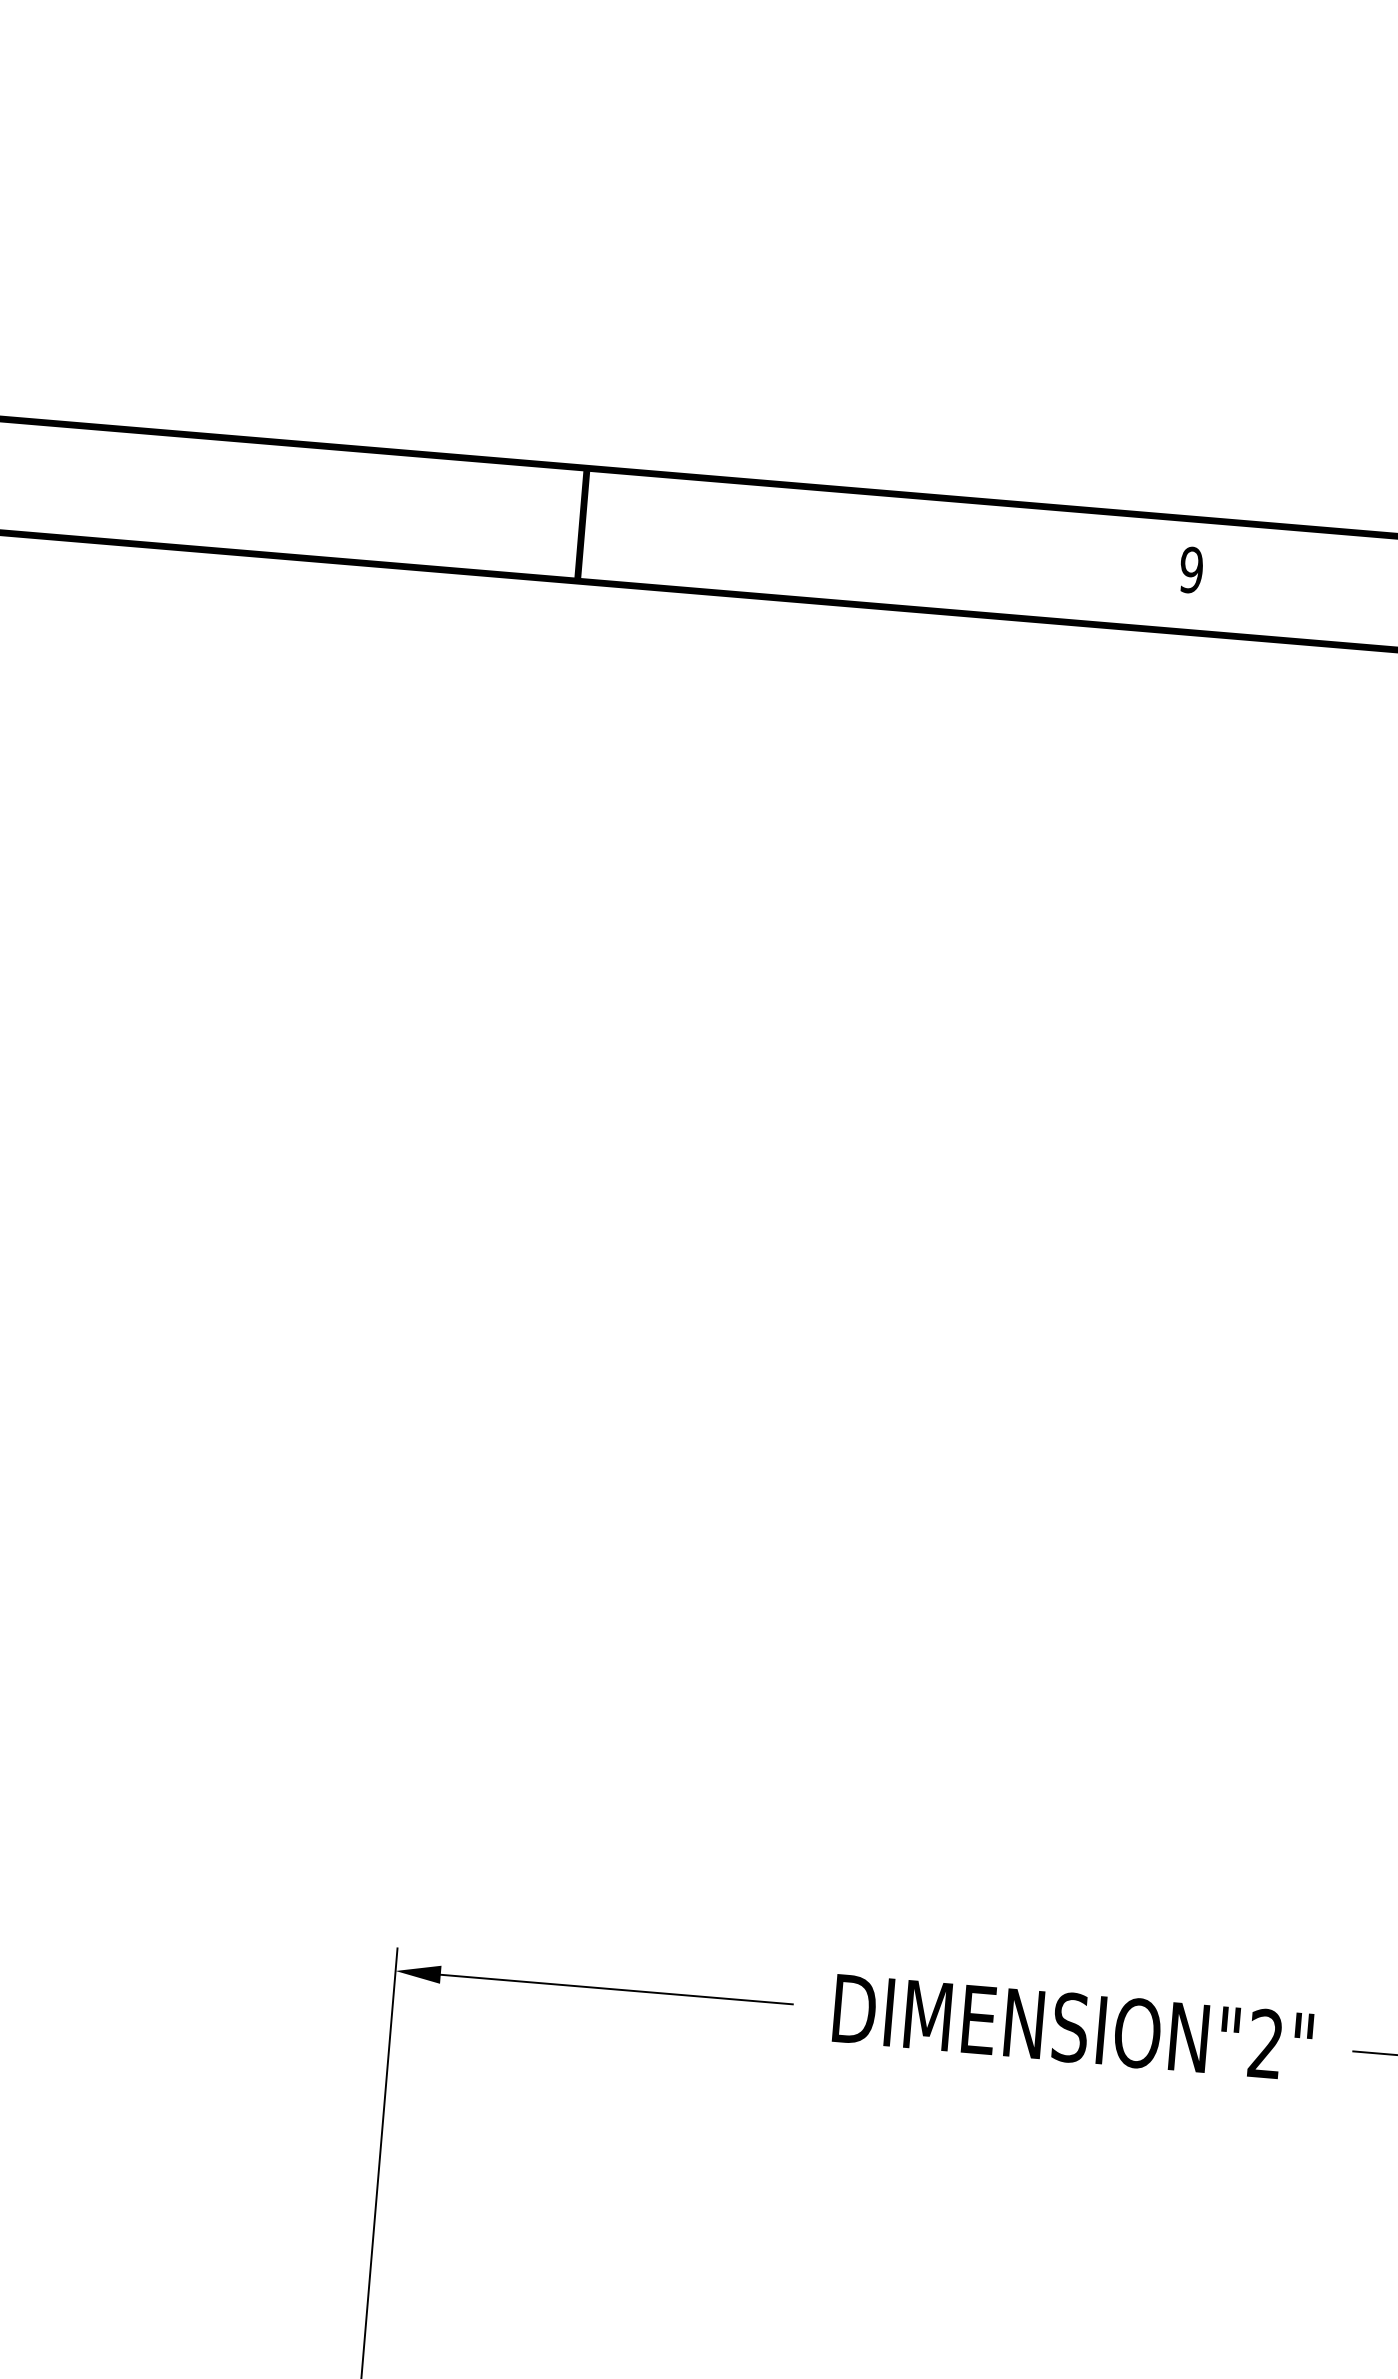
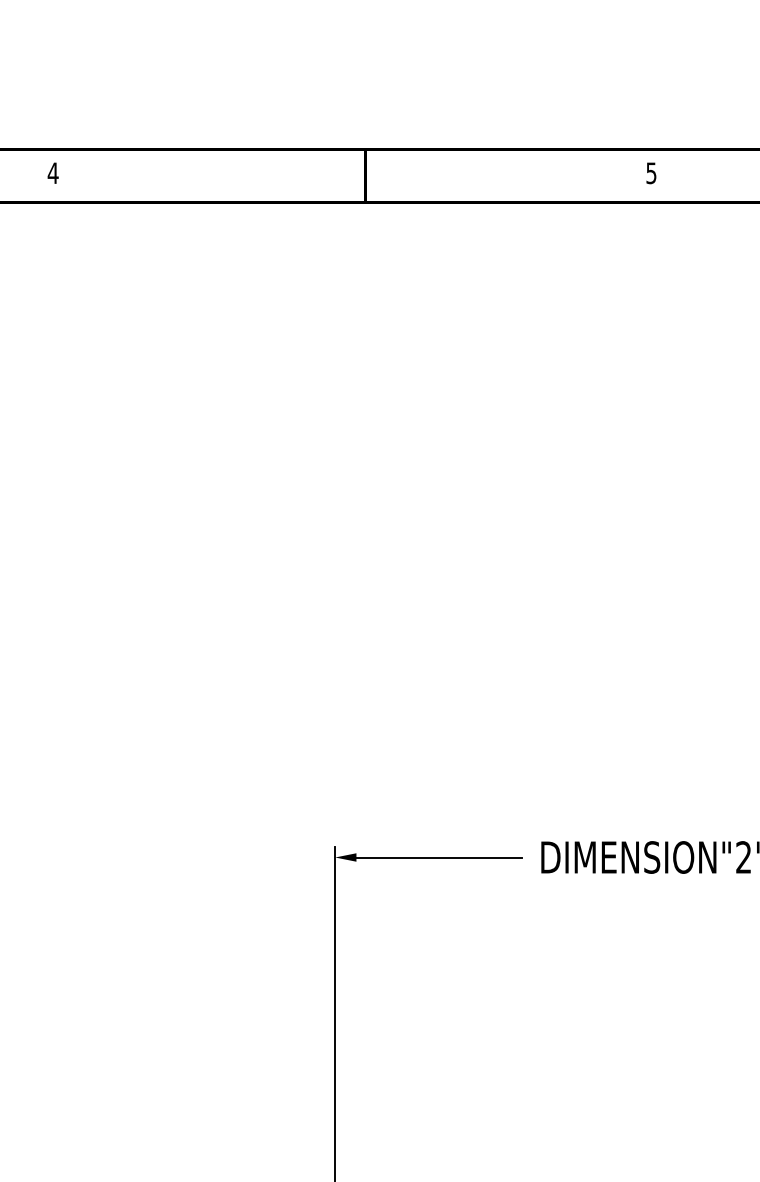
text: (1191, 568) -> (651, 172), 9 -> 5

